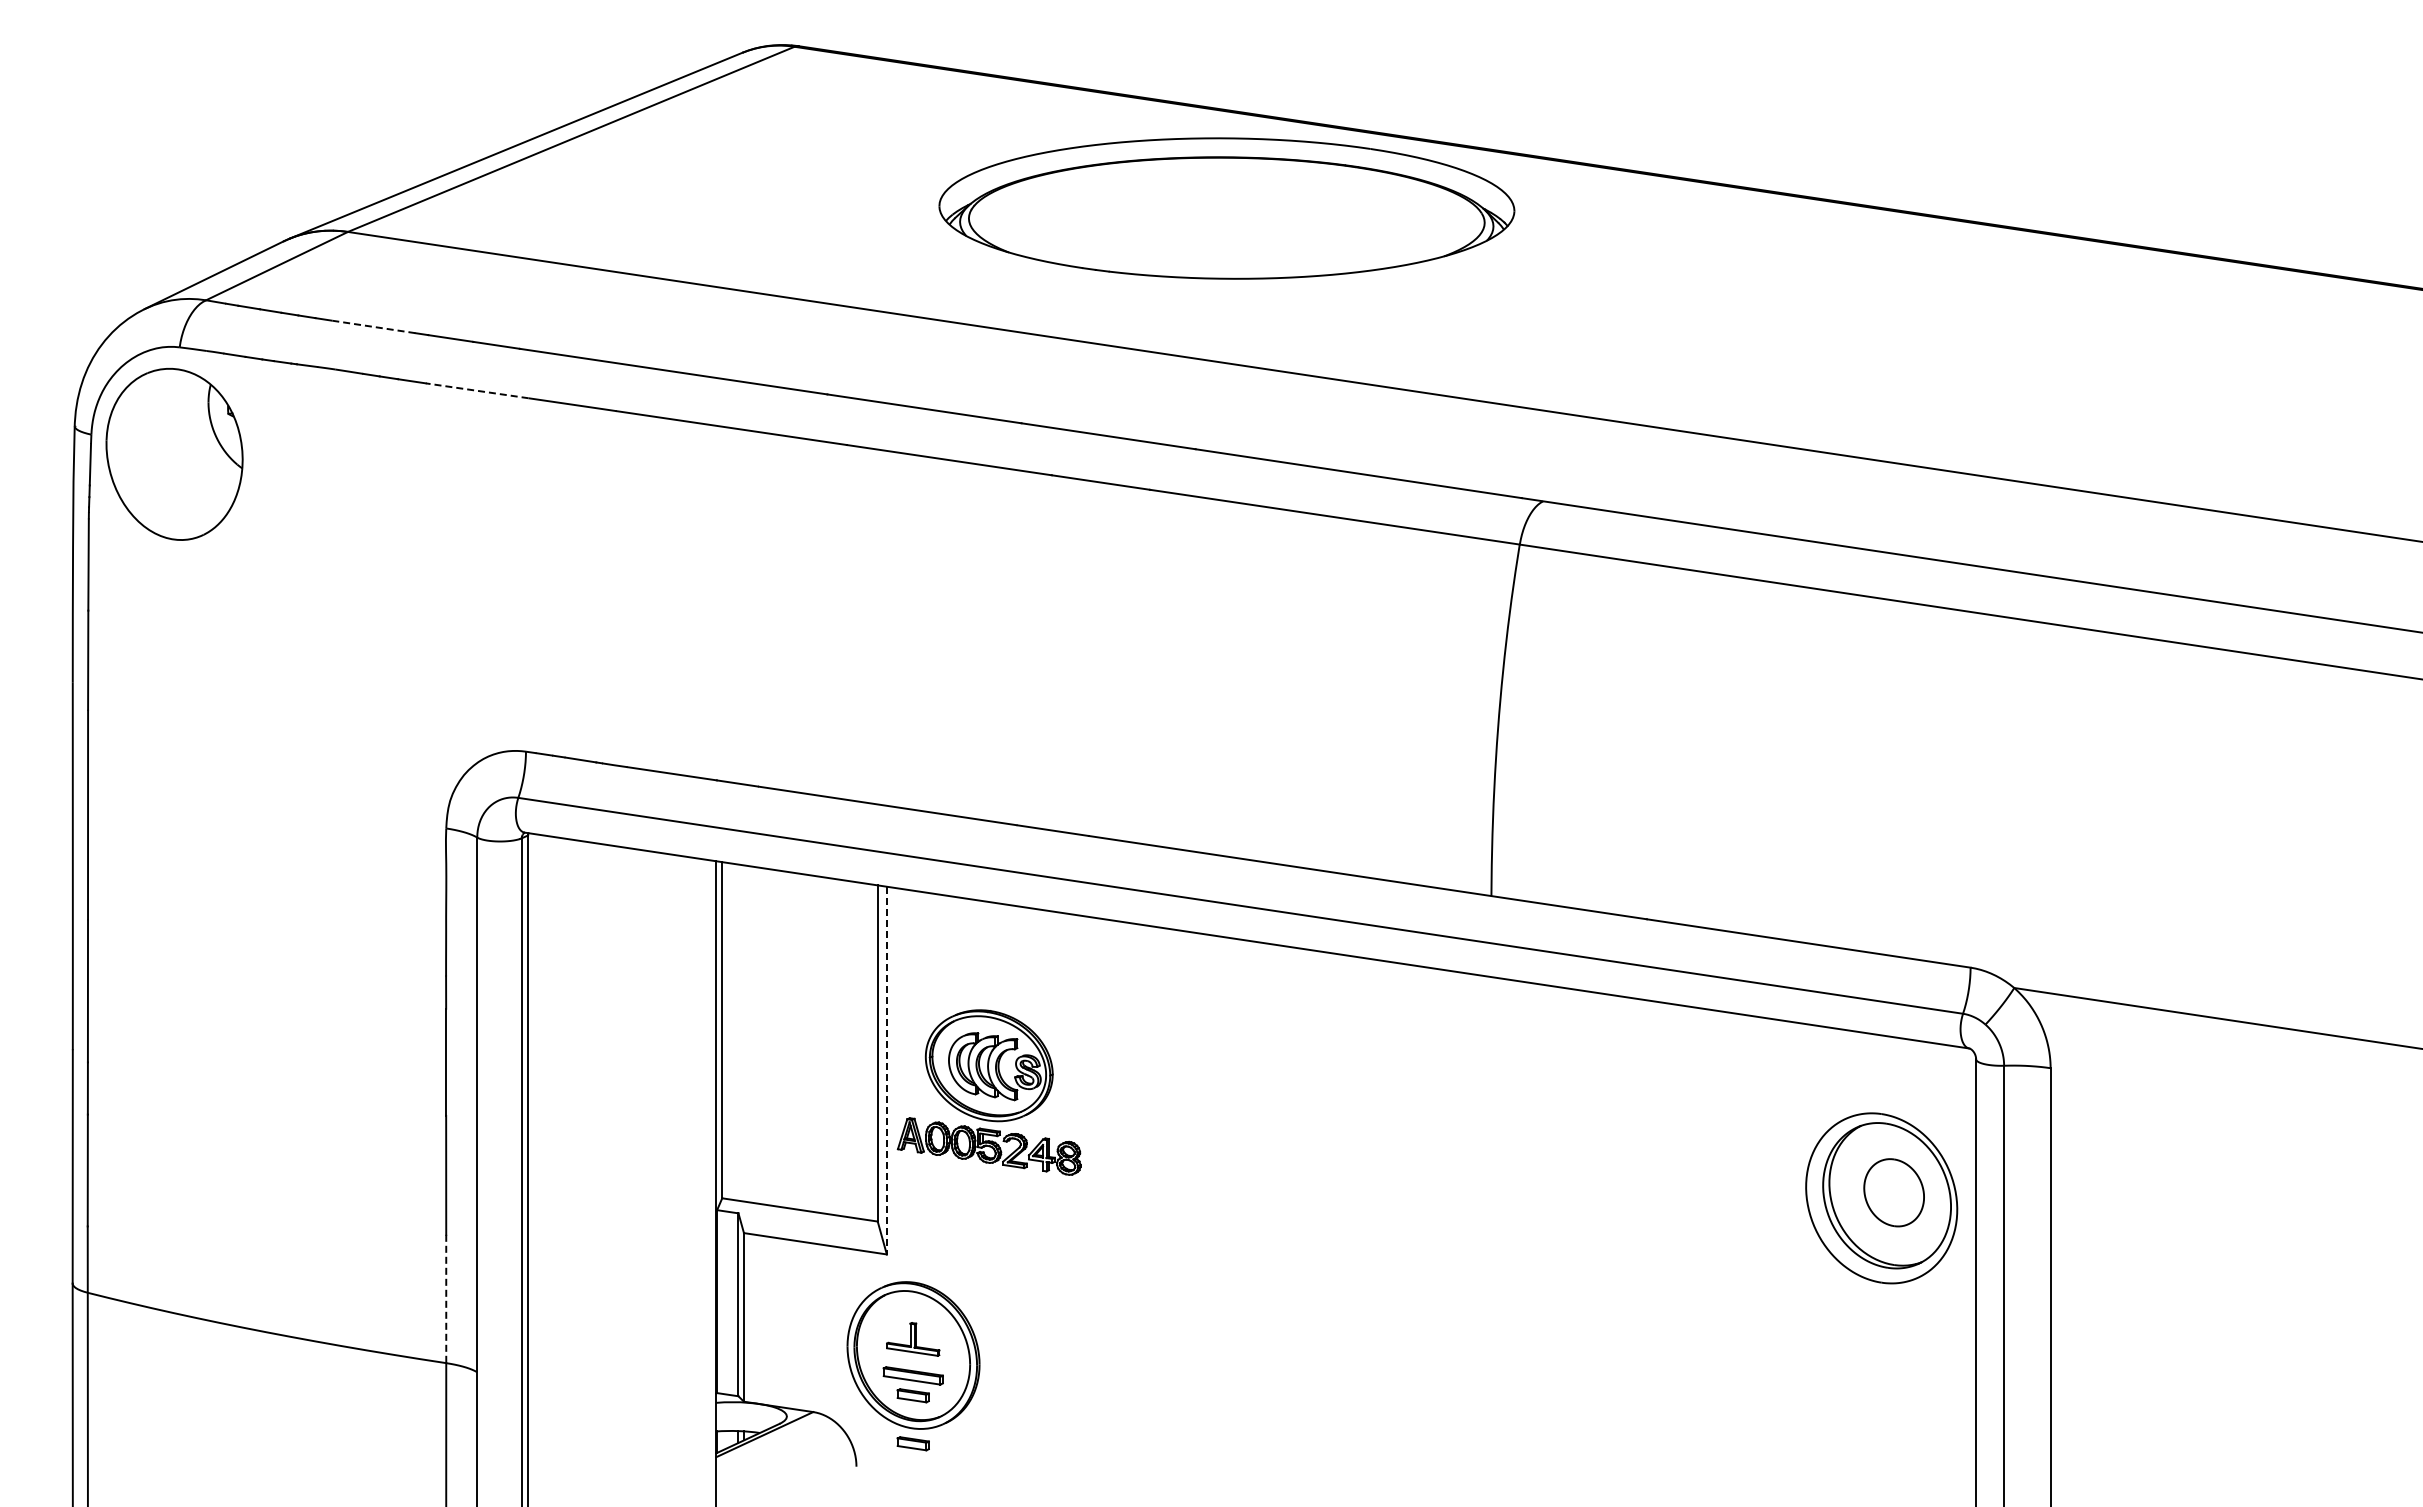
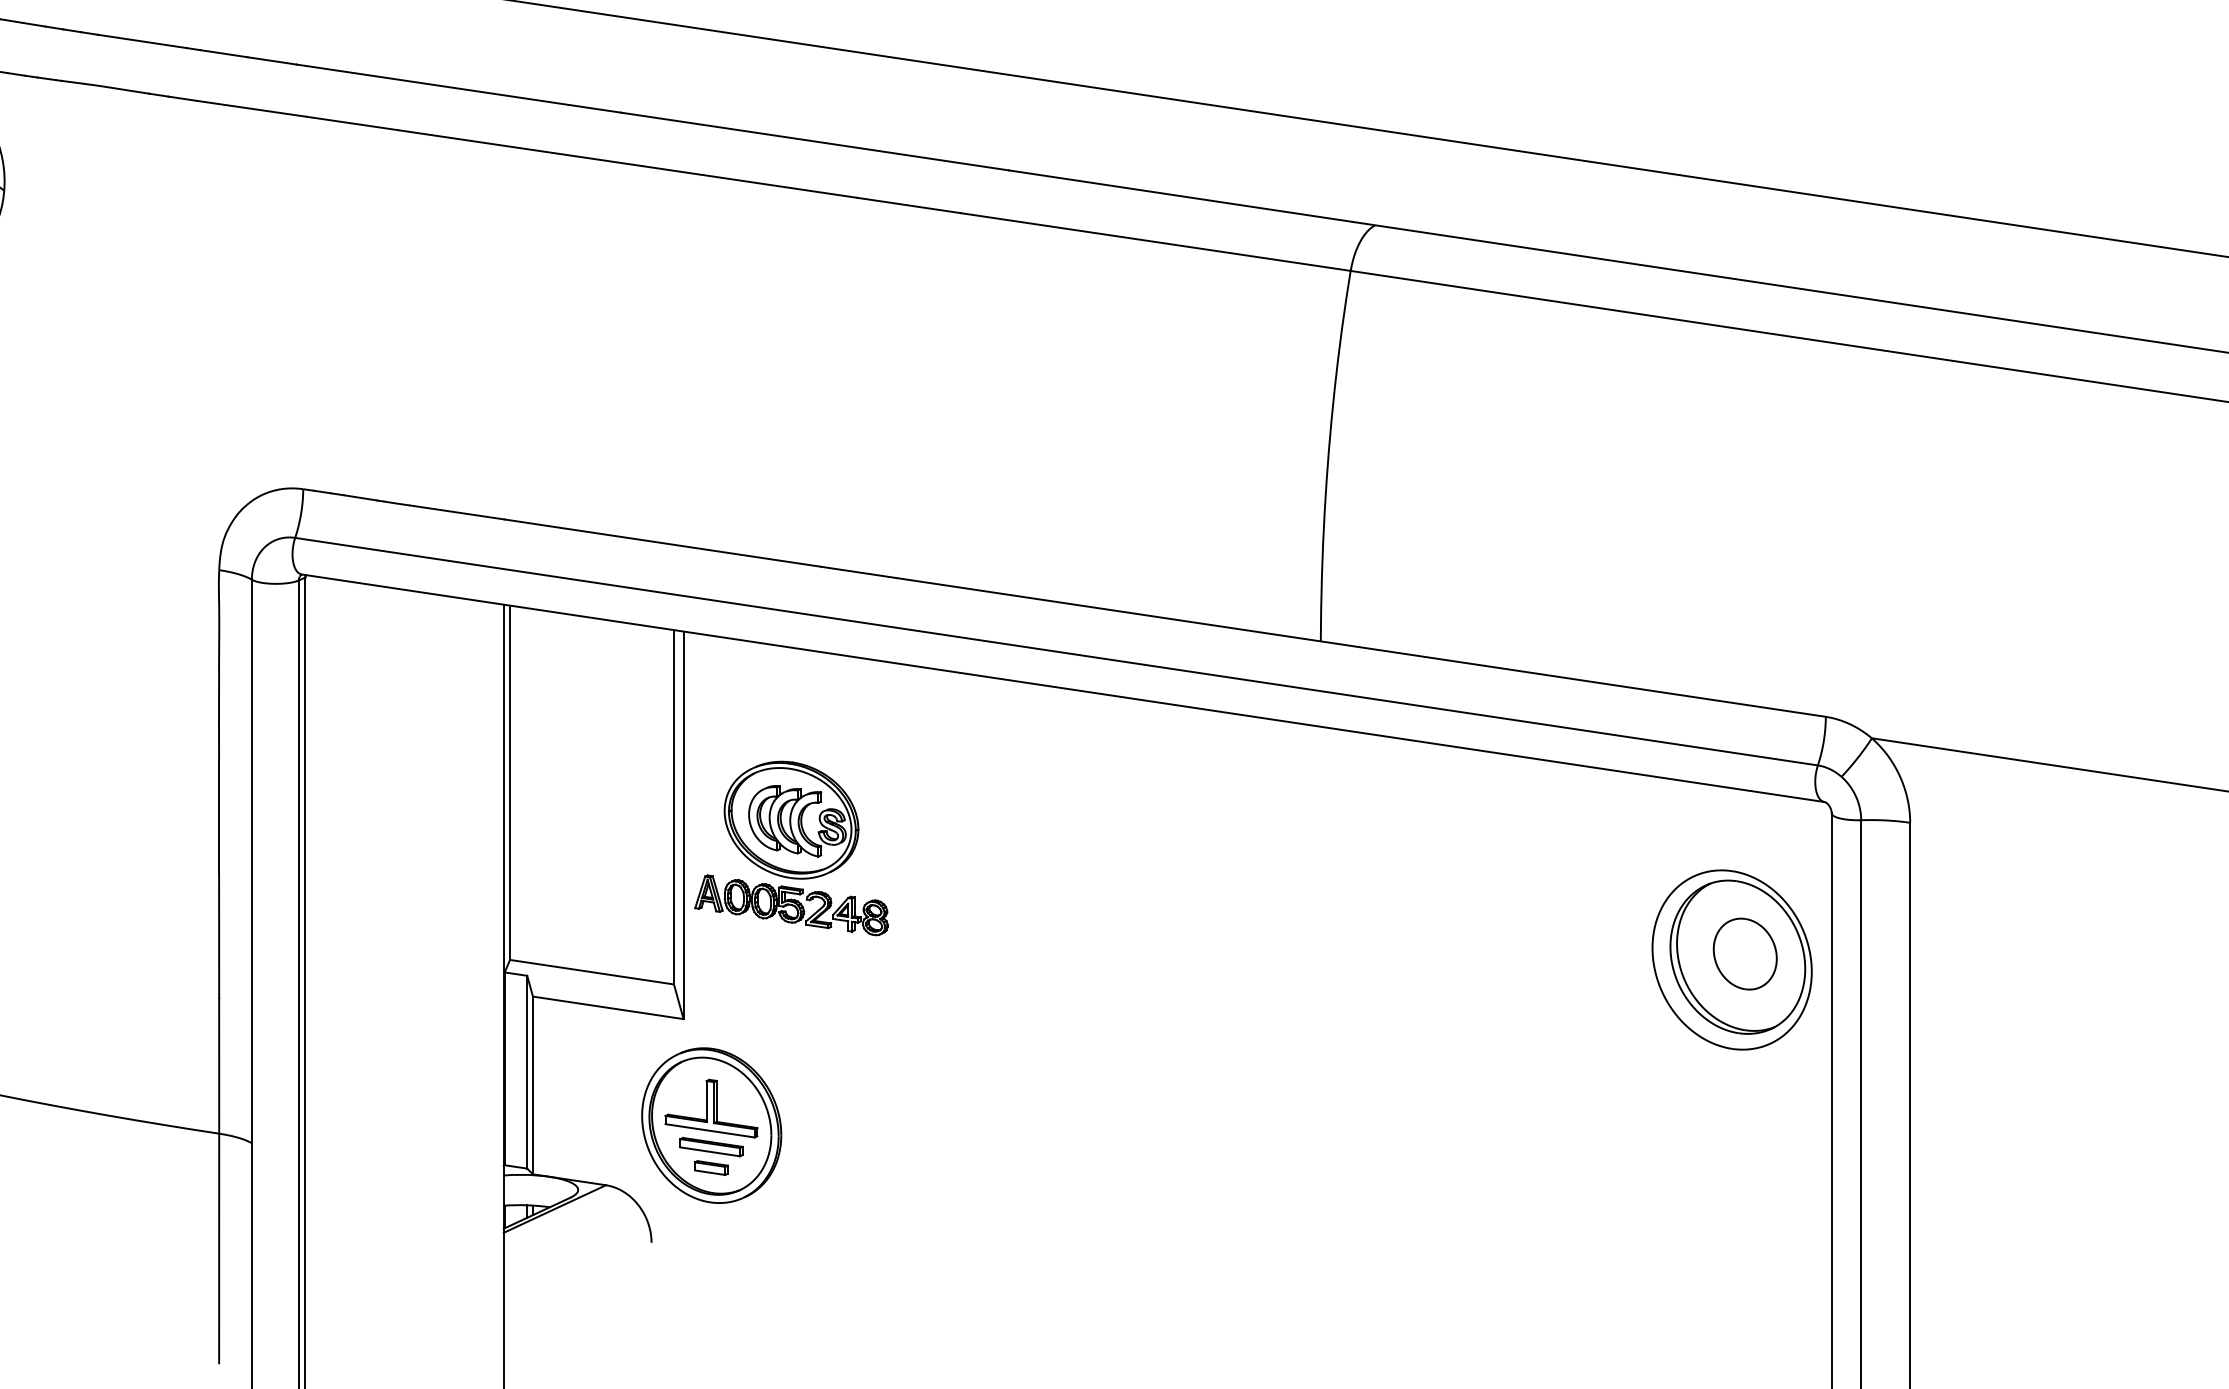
line: (372, 326) -> (141, 41), dashed -> solid
line: (477, 390) -> (252, 108), dashed -> solid
line: (886, 1070) -> (683, 825), dashed -> solid
line: (446, 1299) -> (219, 1066), dashed -> solid
part: (912, 1339) -> (710, 1108), size x1.67
part: (912, 1443) -> (710, 1218), removed

